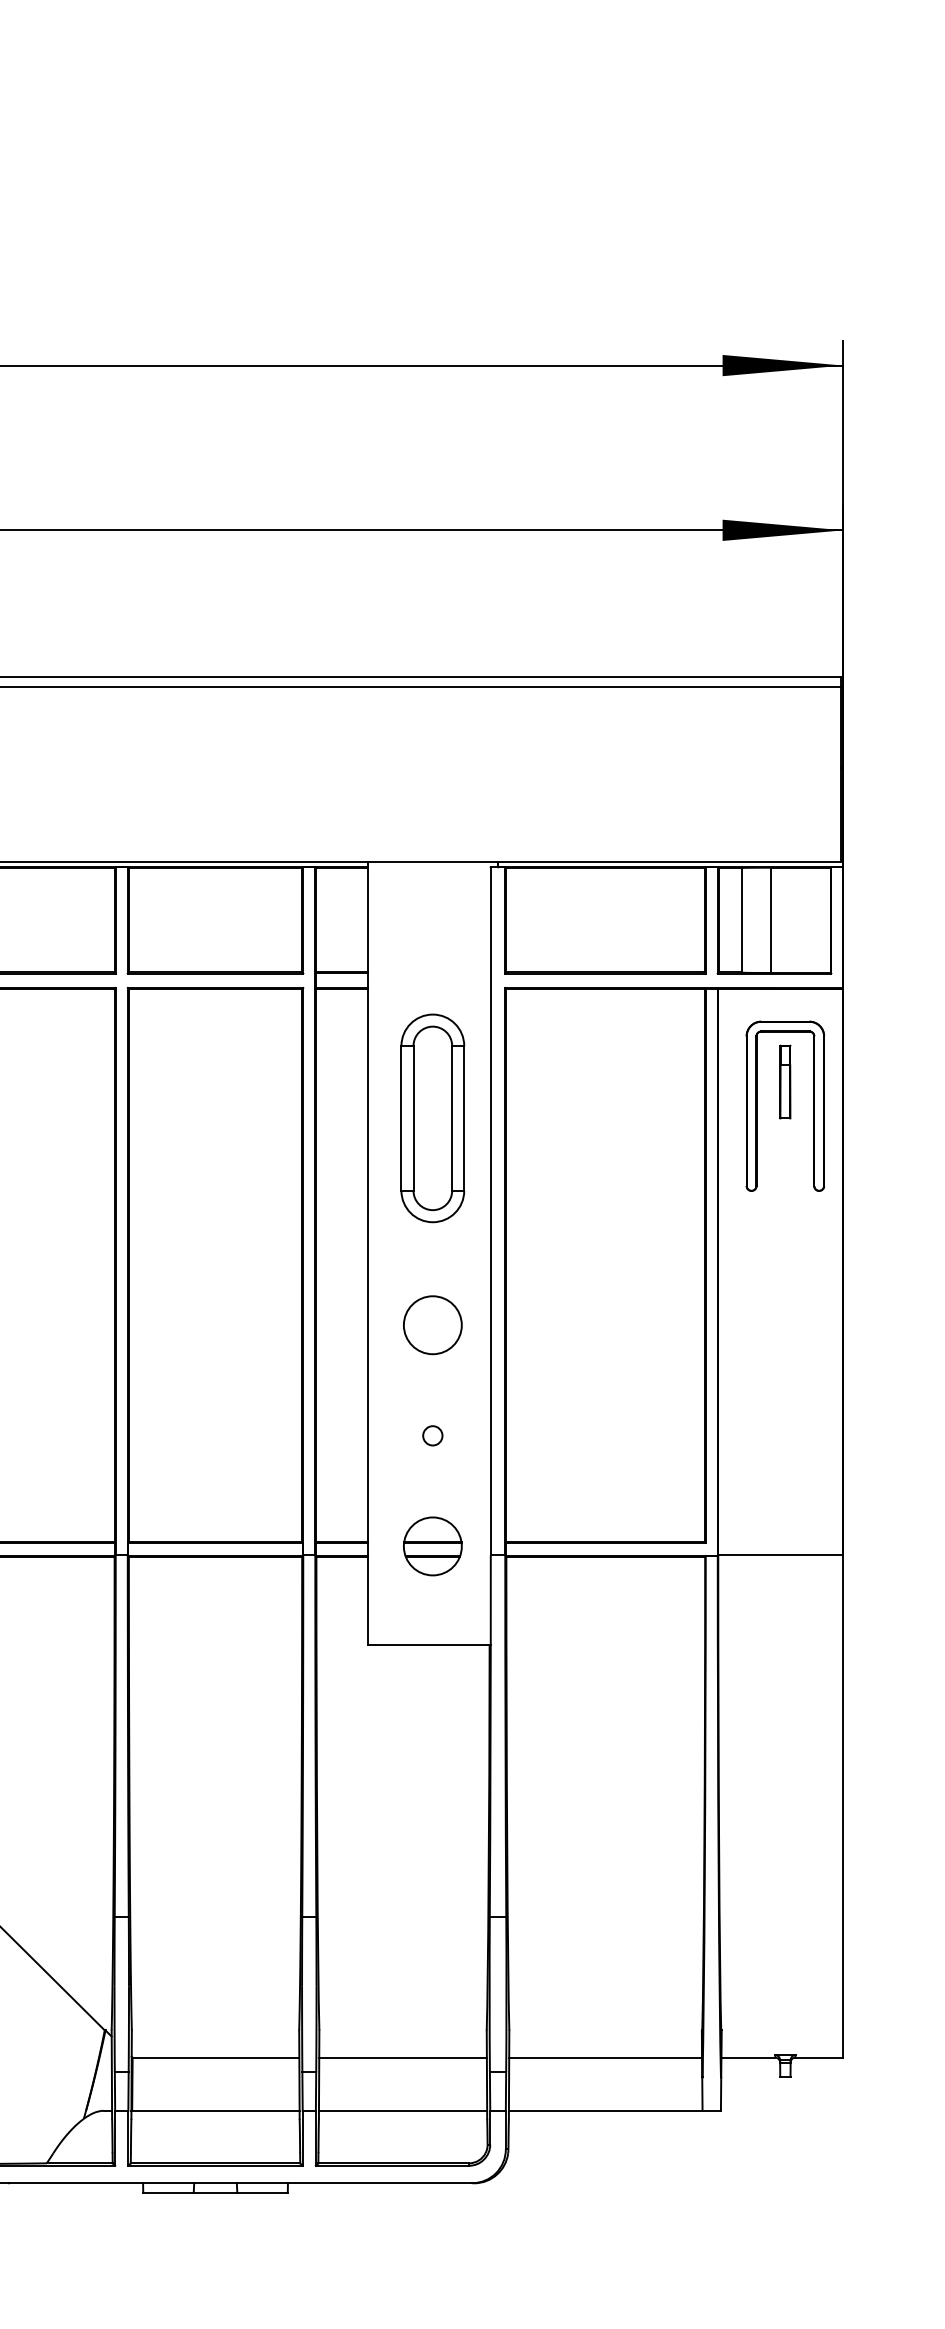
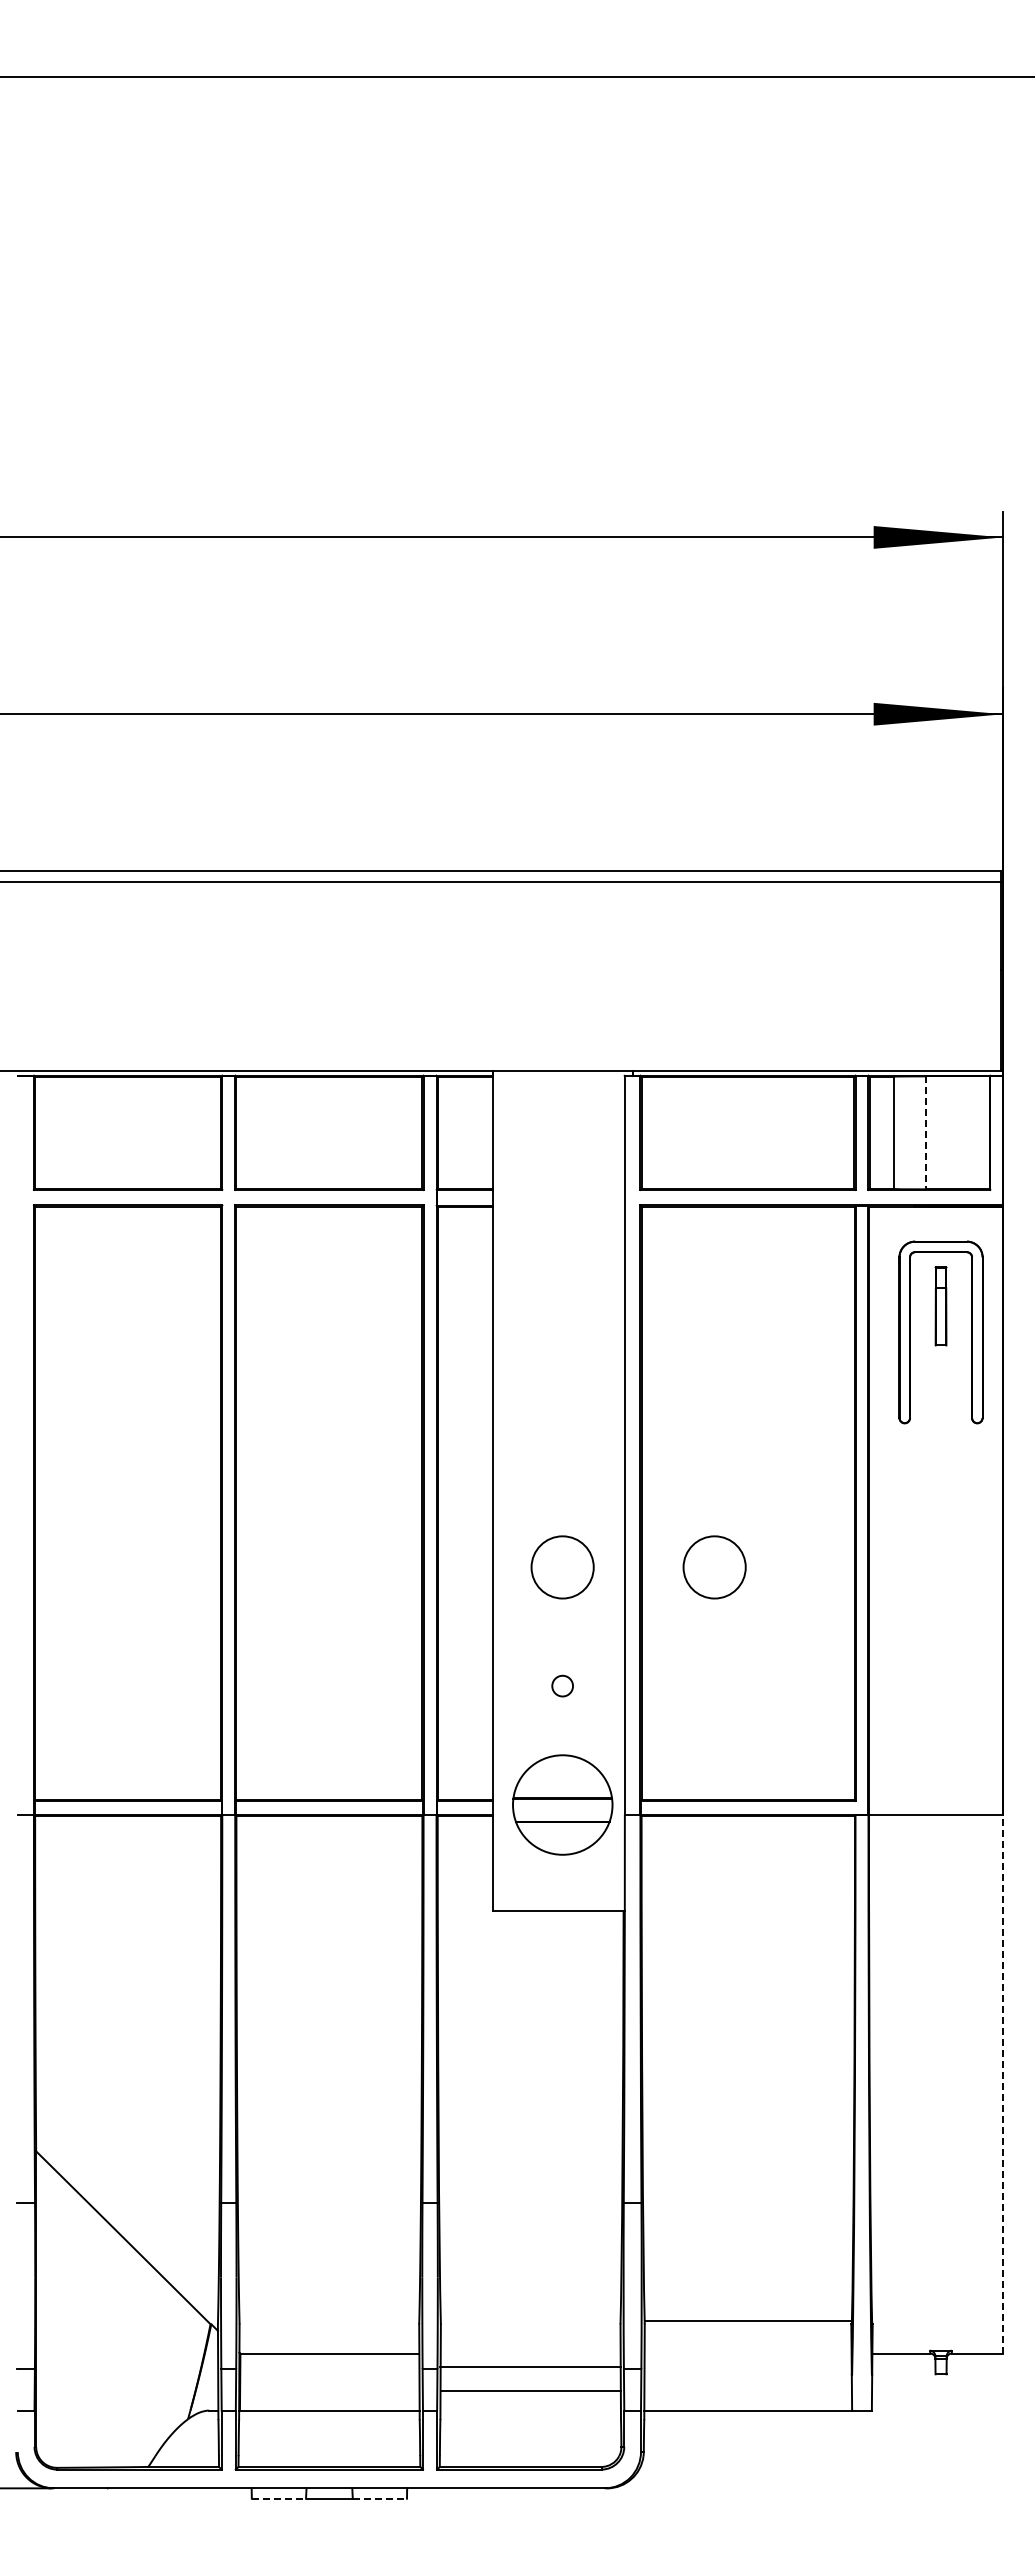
line: (770, 920) -> (925, 1133), solid -> dashed
part: (432, 1118) -> (562, 1345), removed
circle: (574, 1325) -> (714, 1567), added
part: (432, 1546) -> (562, 1804), size x1.6
line: (843, 1807) -> (1003, 2084), solid -> dashed
line: (402, 2057) -> (530, 2390), moved
line: (605, 2057) -> (747, 2320), moved
line: (402, 2110) -> (530, 2366), moved
line: (169, 2192) -> (279, 2498), solid -> dashed
line: (263, 2192) -> (380, 2498), solid -> dashed

